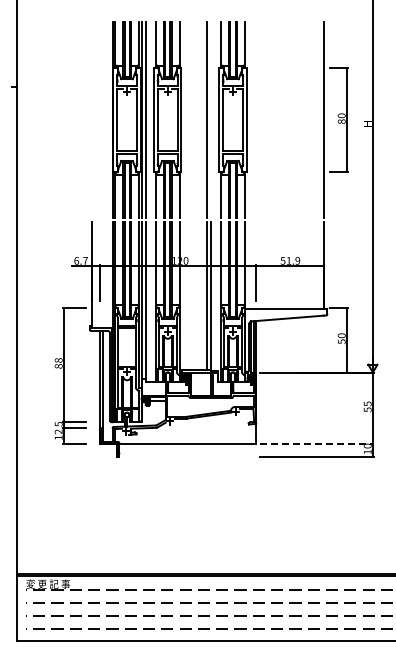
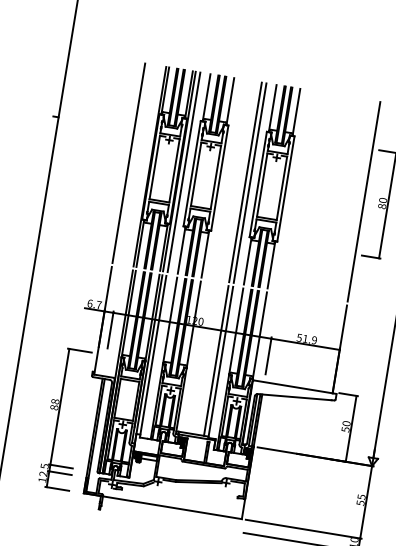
line: (91, 119) -> (128, 162), added
line: (211, 119) -> (250, 182), added
line: (317, 443) -> (304, 528), dashed -> solid

